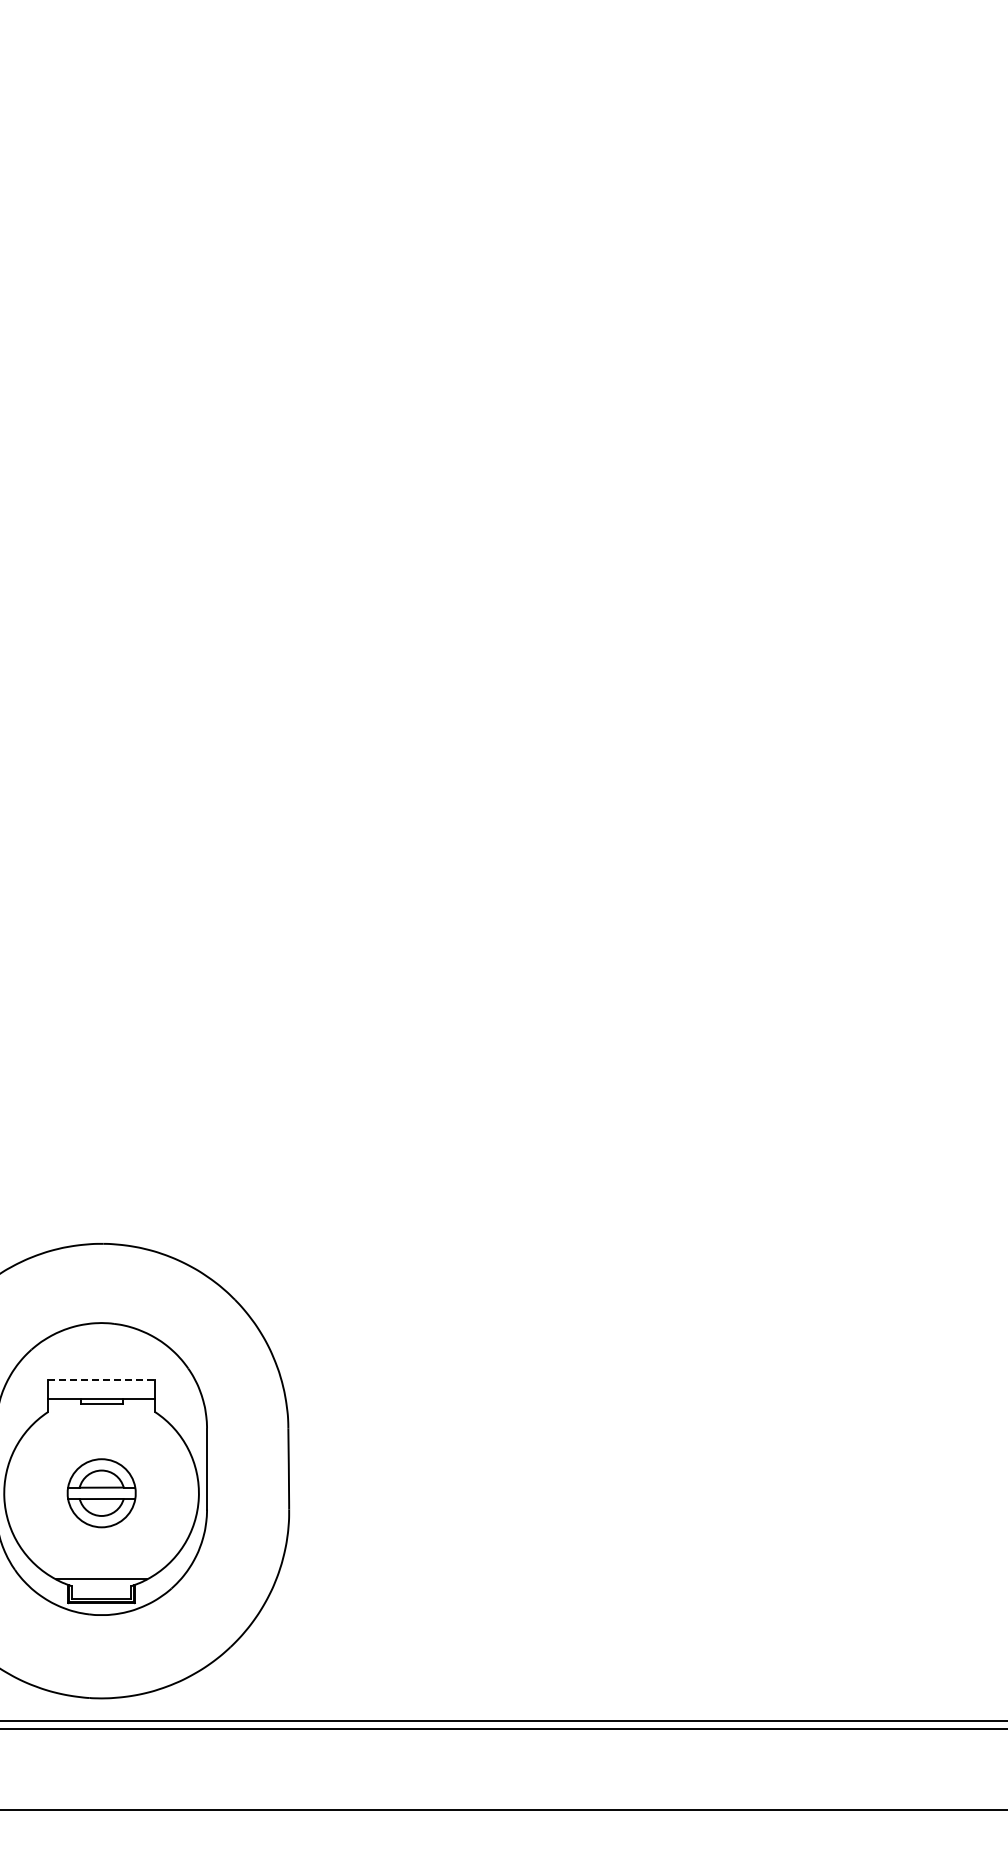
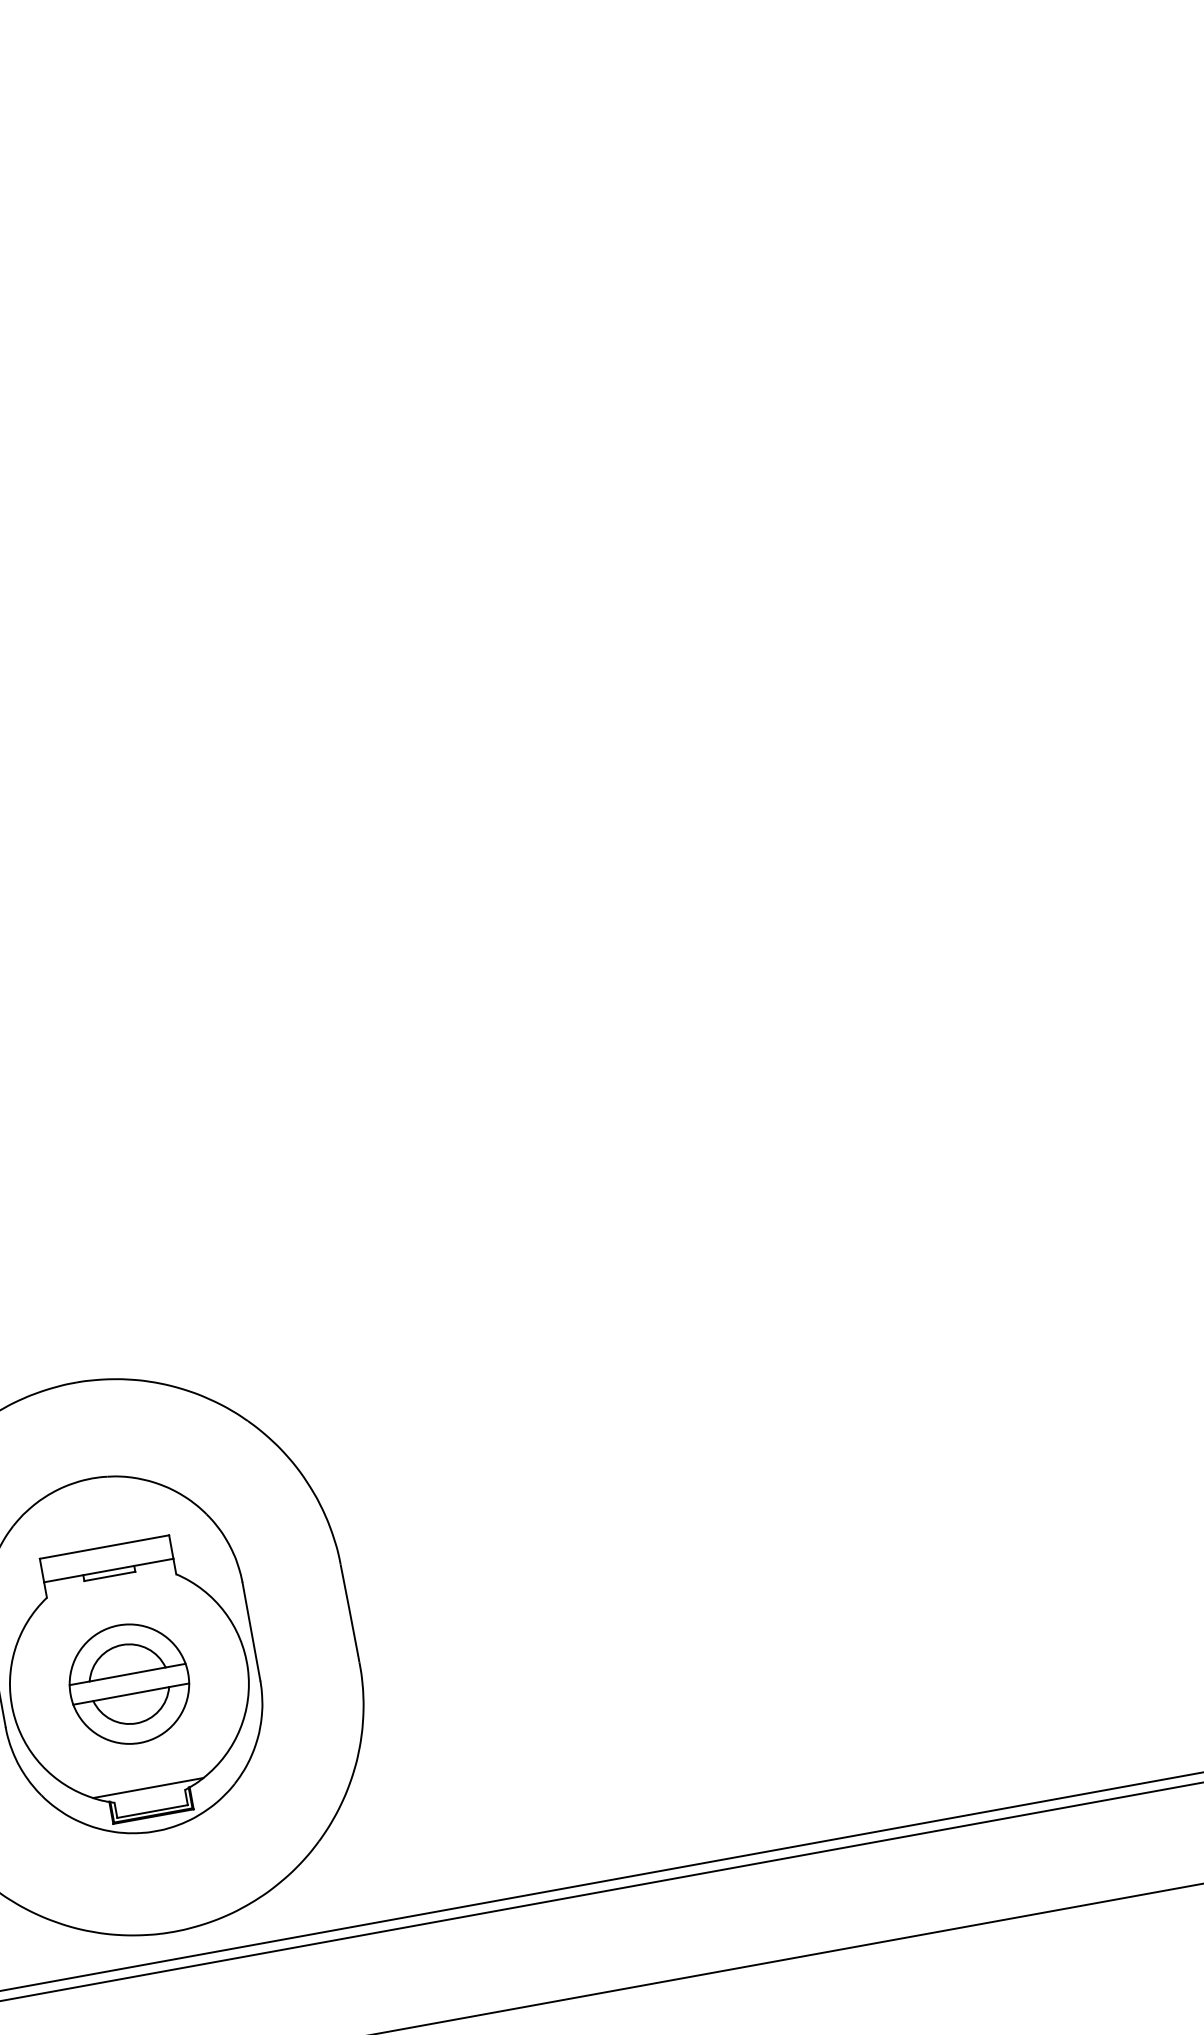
line: (101, 1379) -> (104, 1546), dashed -> solid
part: (101, 1492) -> (129, 1683), size x1.43

